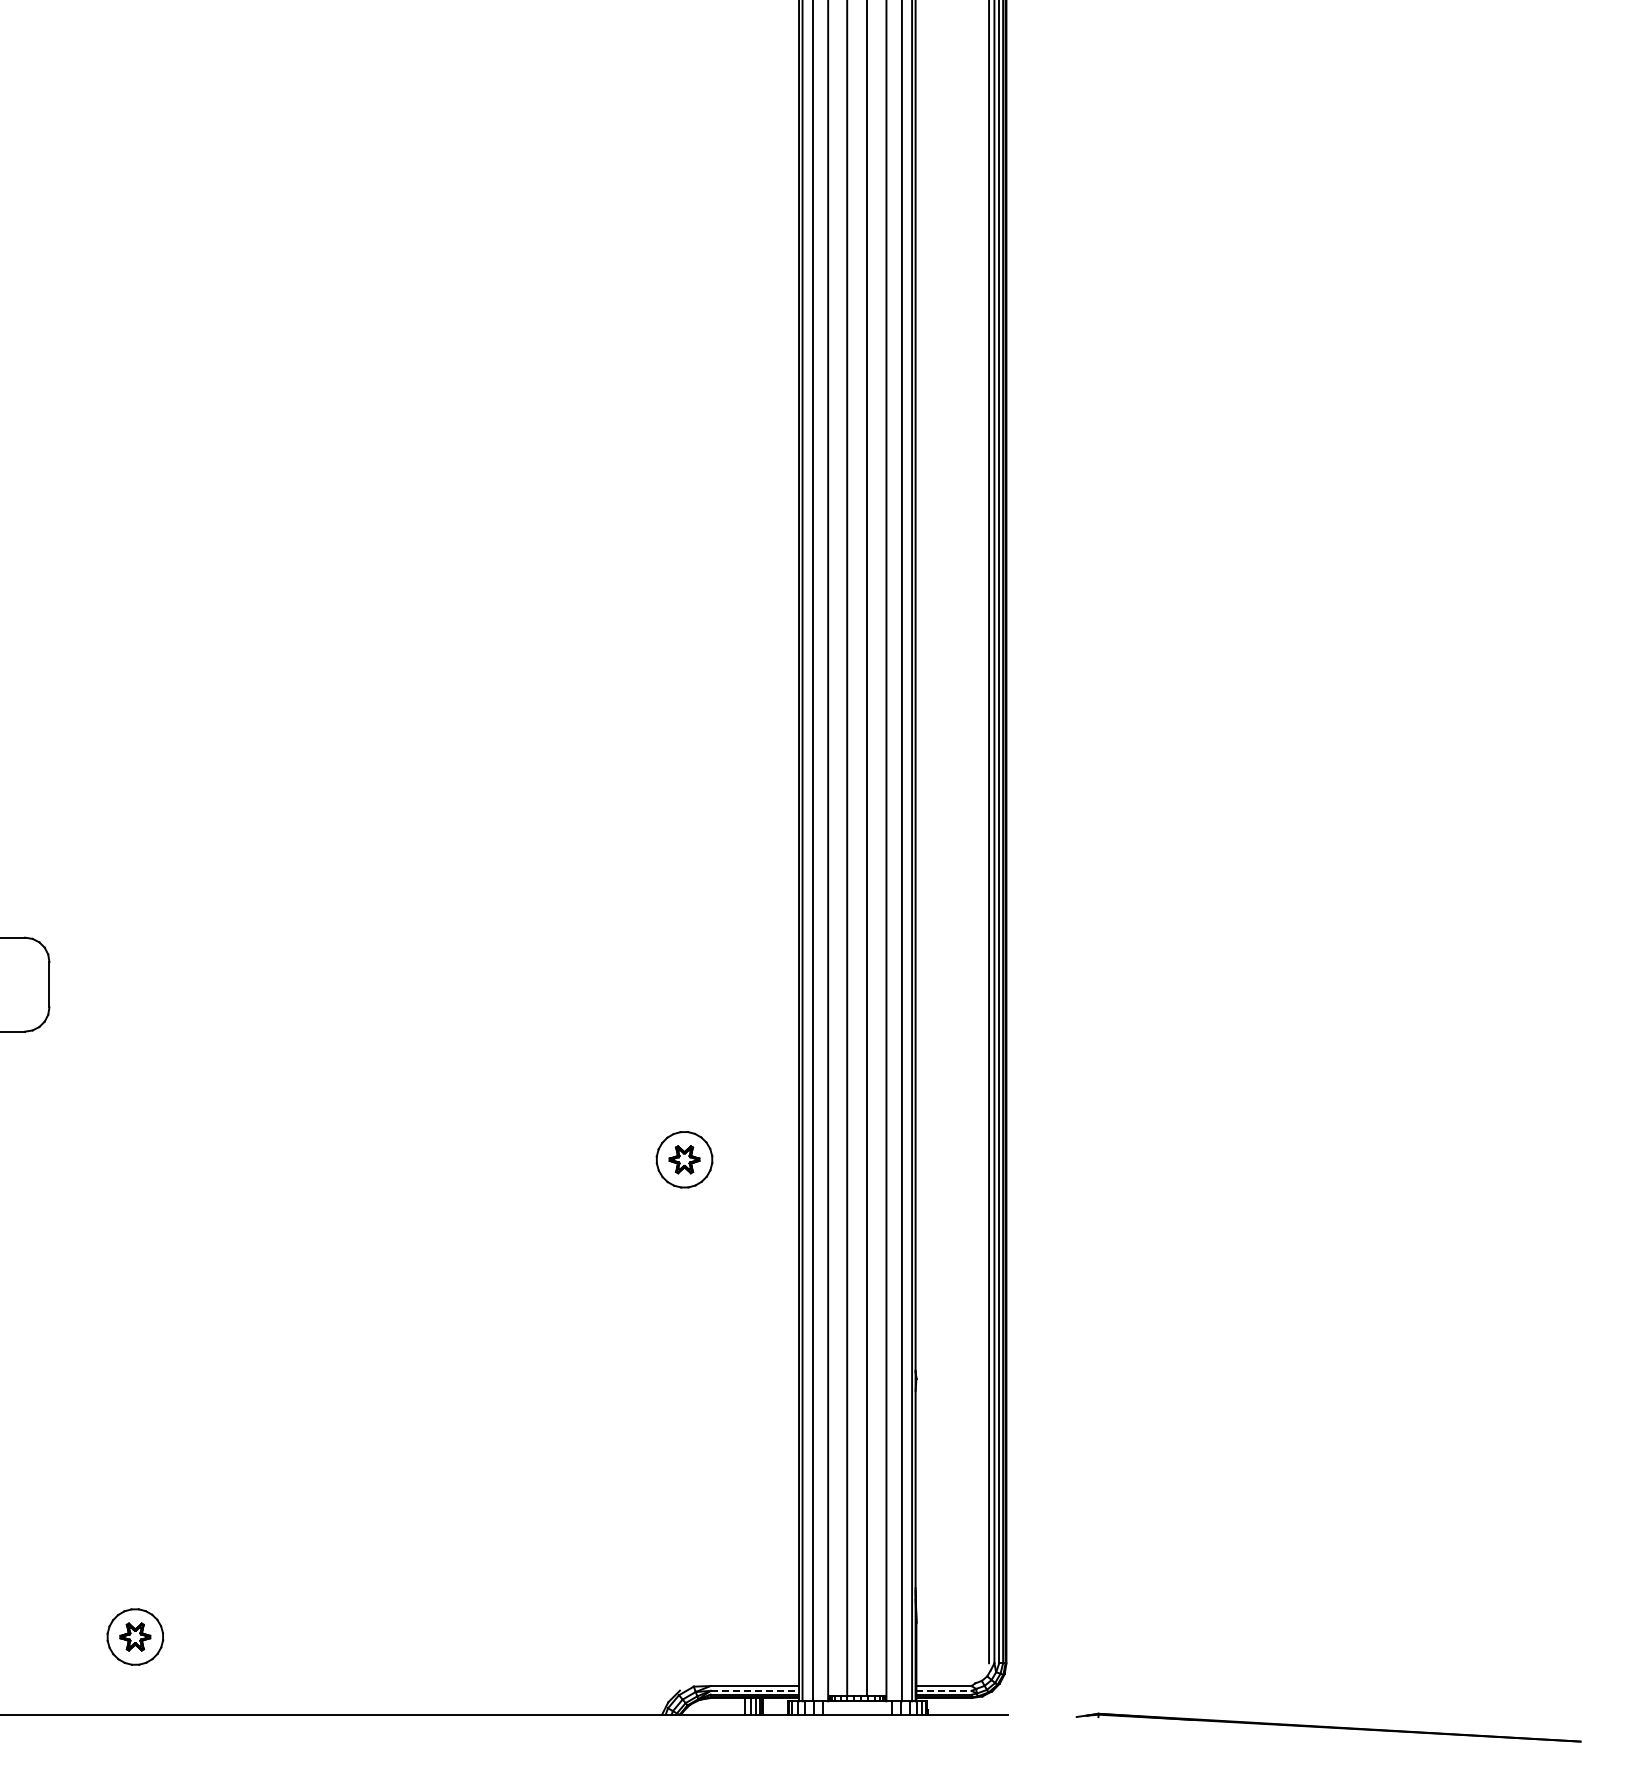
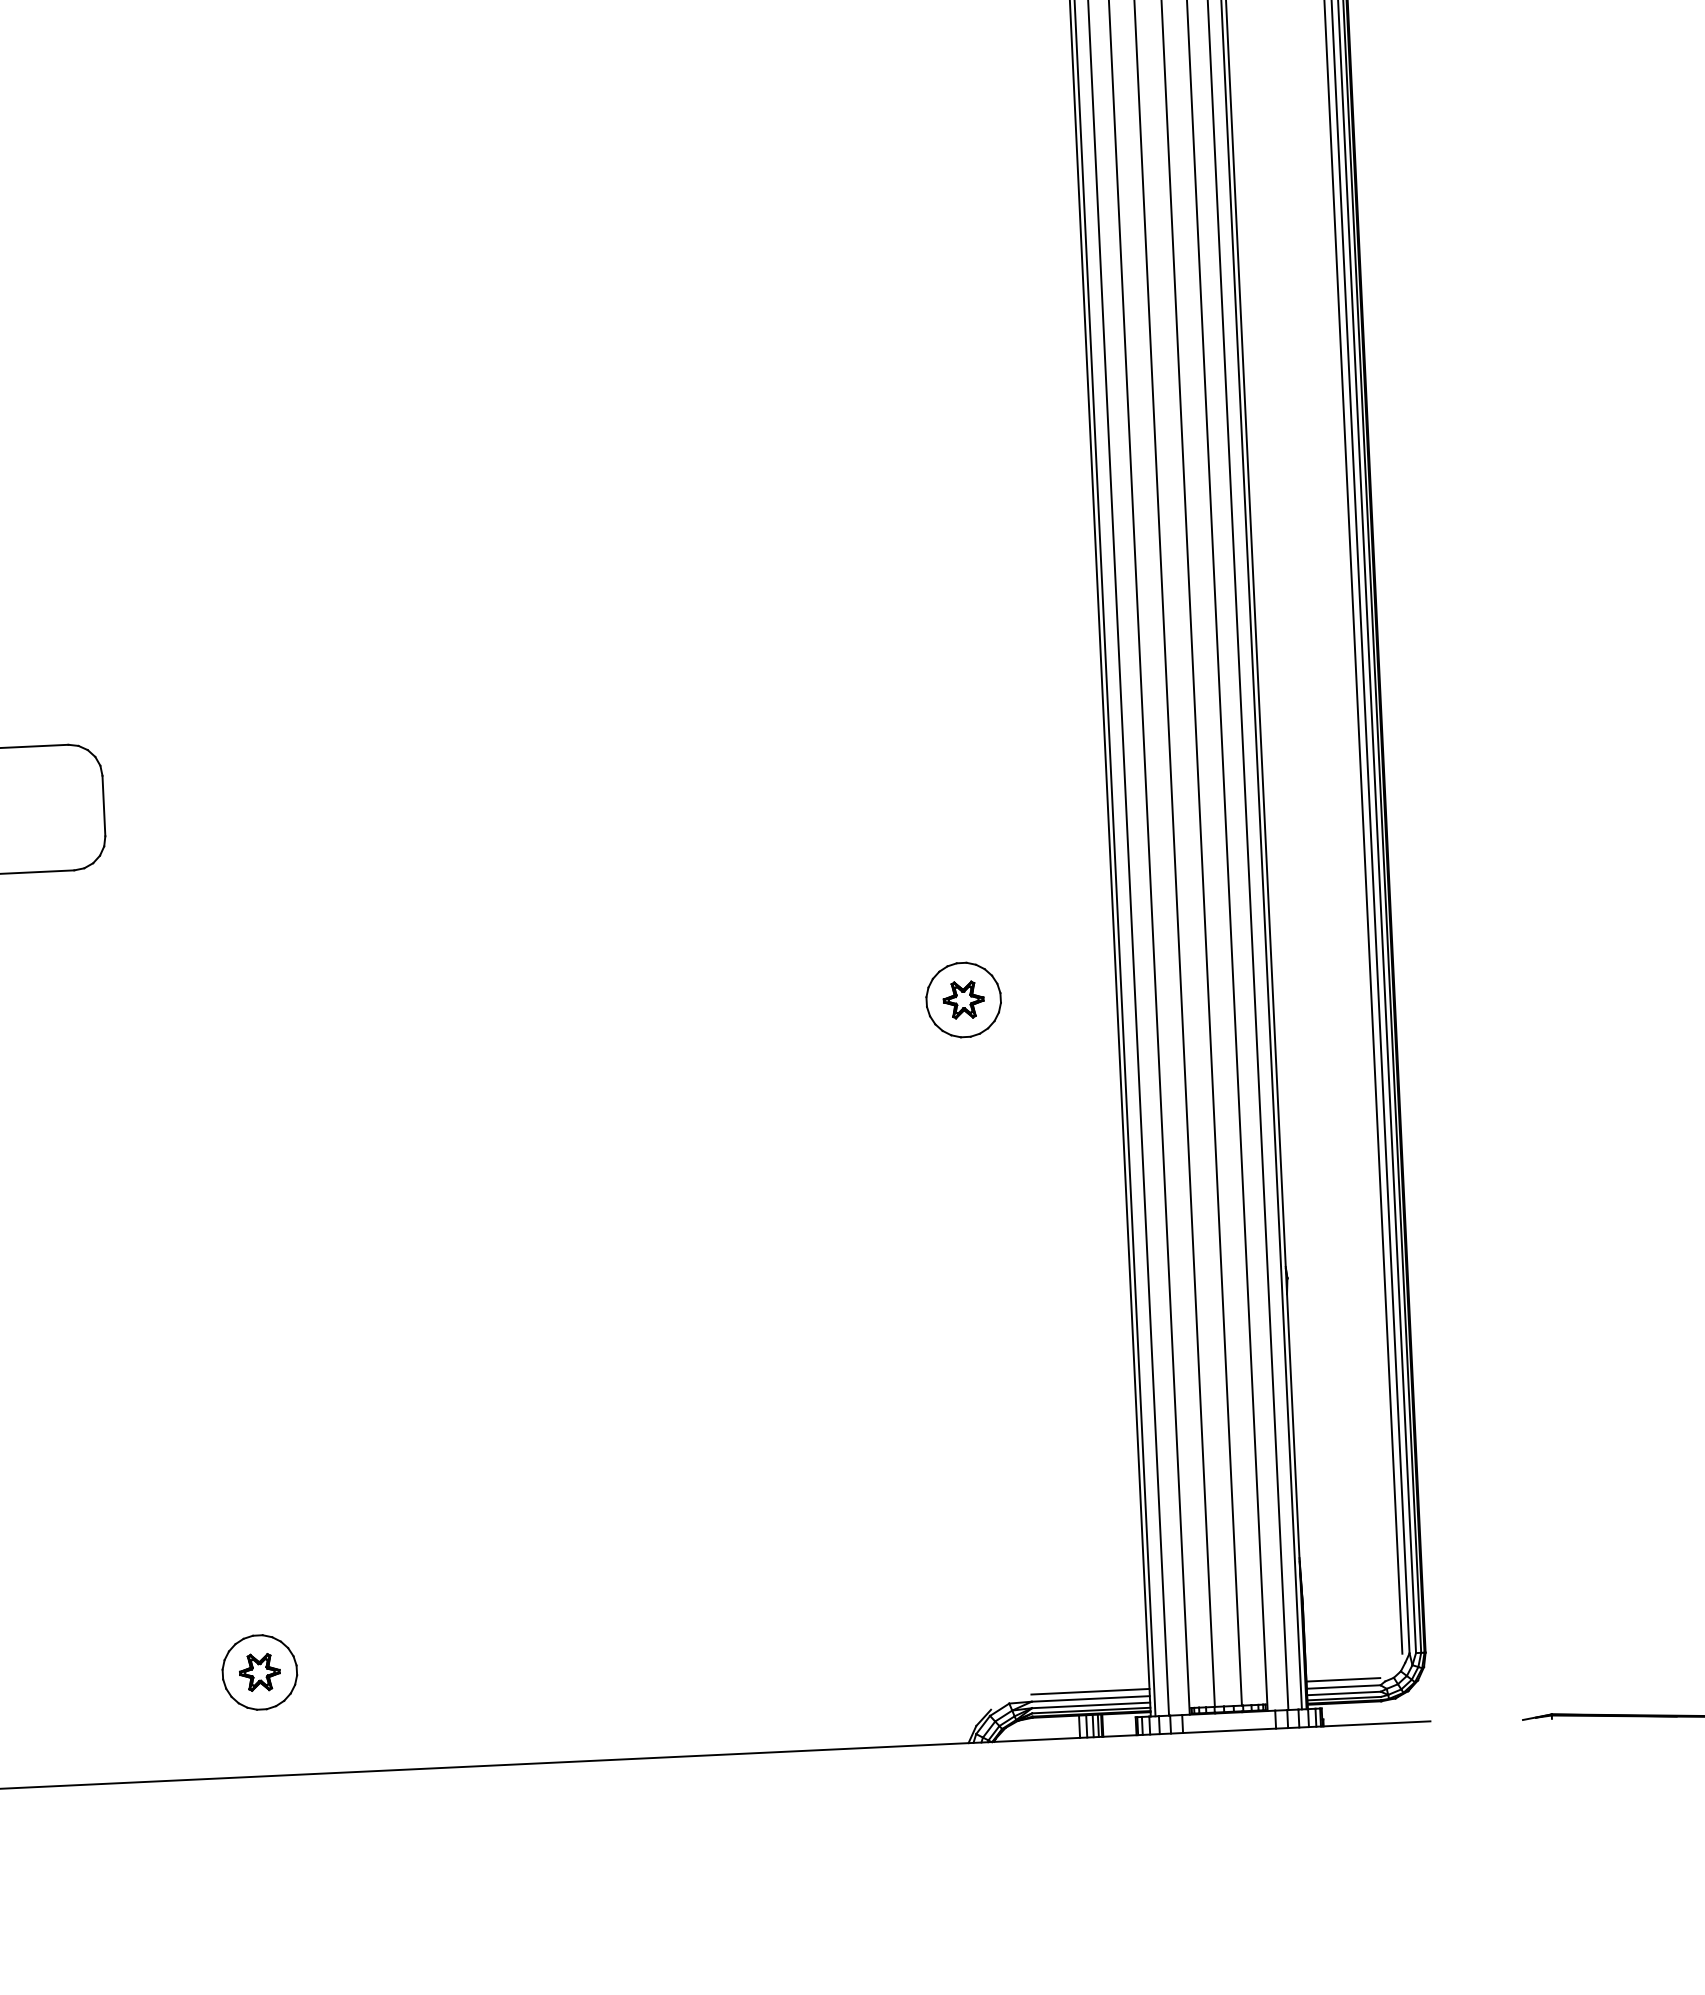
line: (754, 1680) -> (1090, 1691), added
line: (943, 1680) -> (1342, 1679), added
line: (755, 1690) -> (1091, 1704), dashed -> solid
line: (944, 1690) -> (1344, 1692), dashed -> solid

